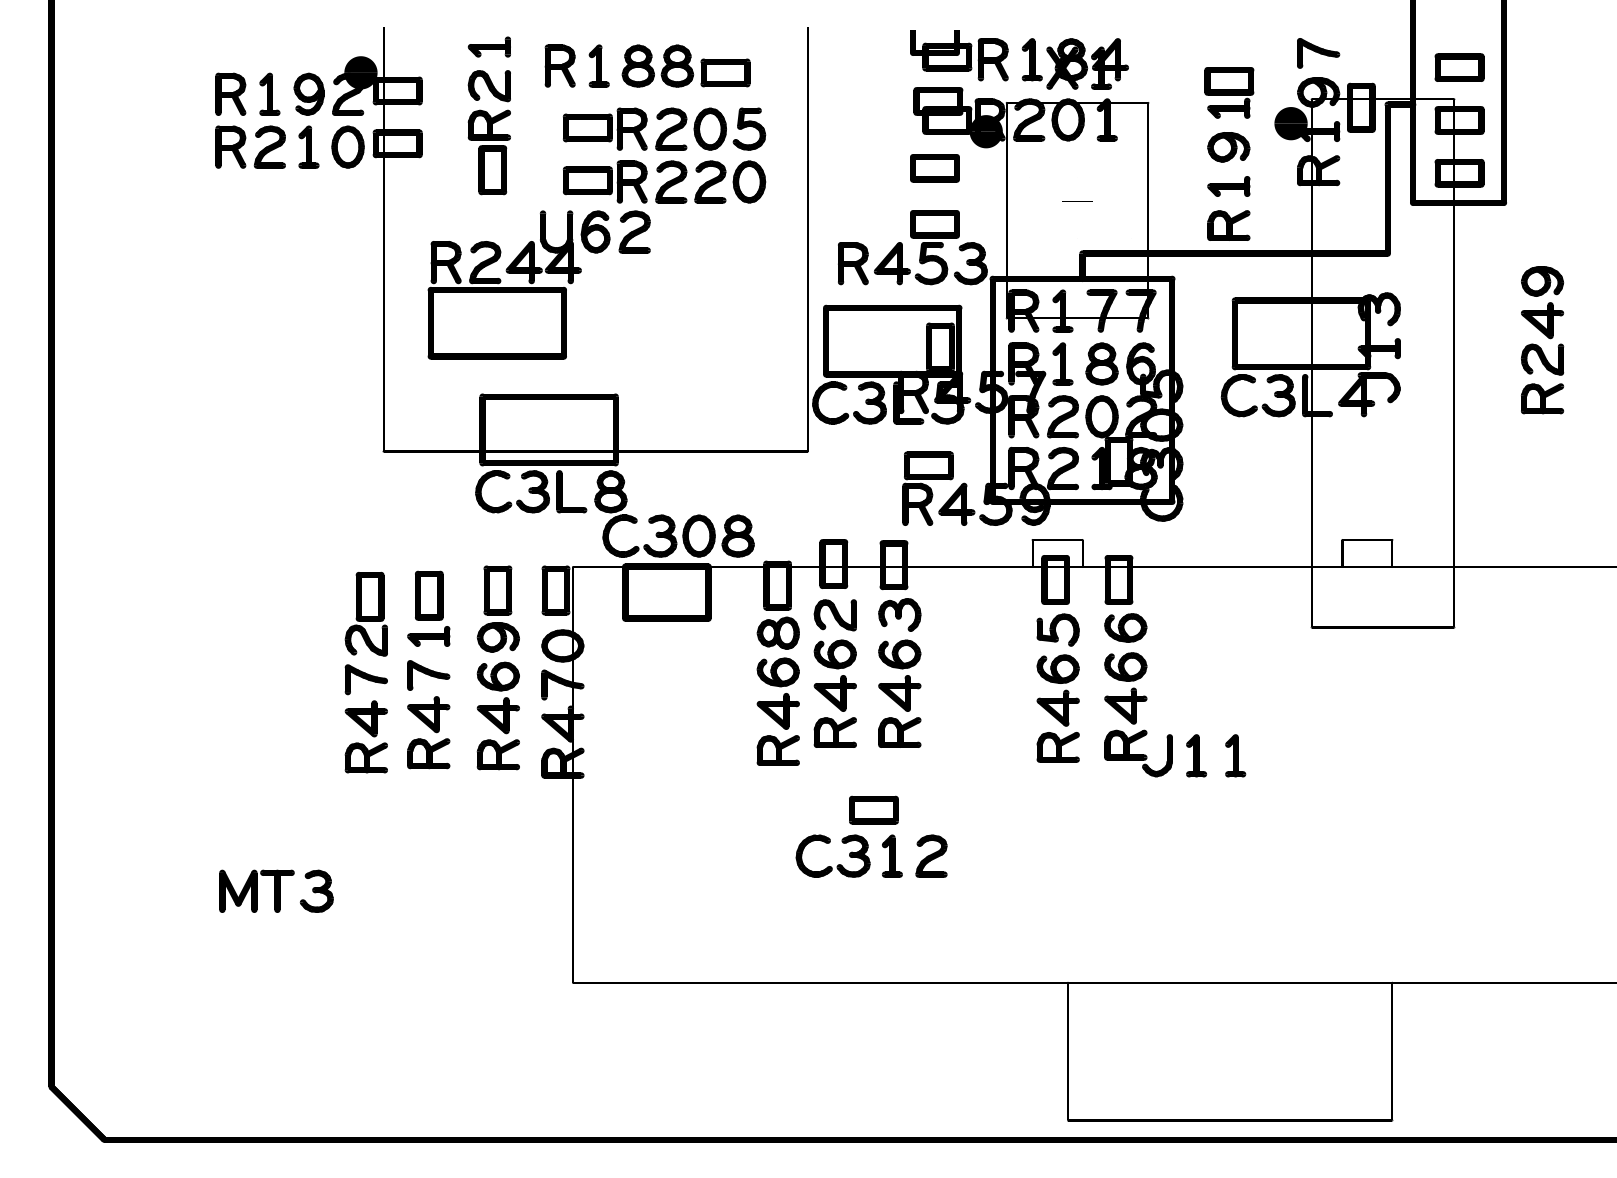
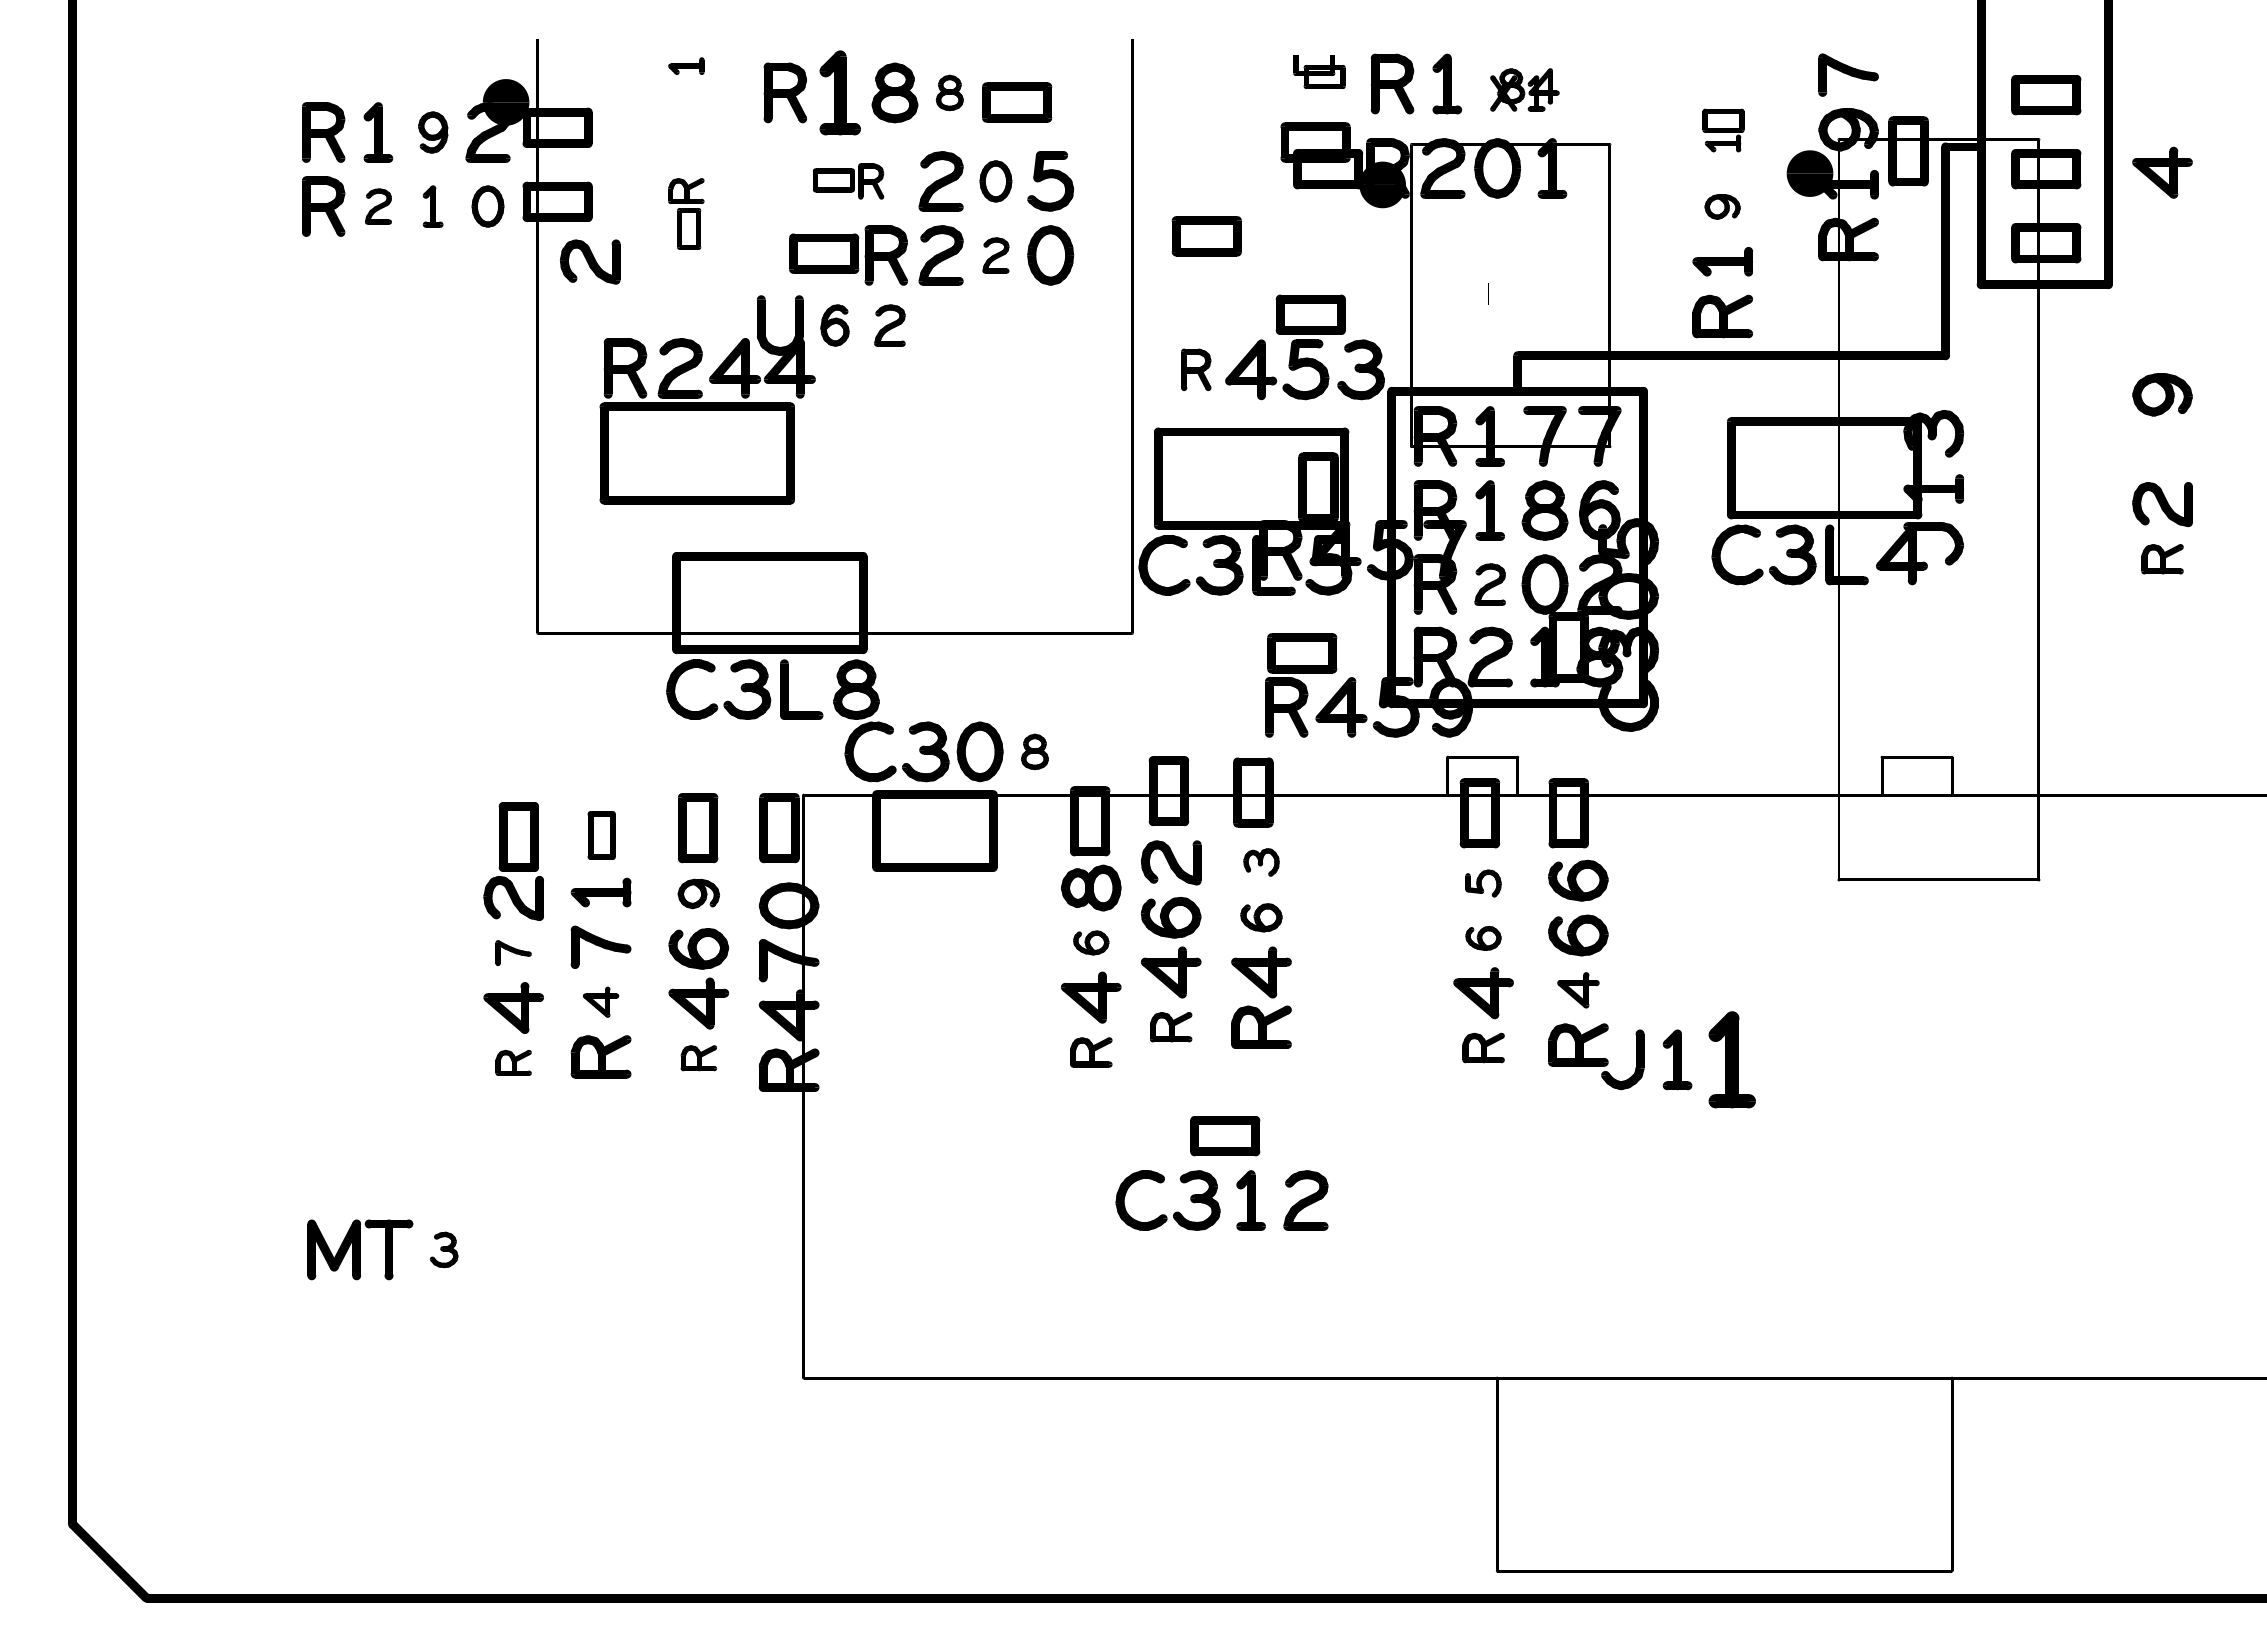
part: (489, 46) -> (686, 65), size x0.6
part: (941, 50) -> (1319, 71), size x0.6
part: (1087, 63) -> (1524, 89), size x0.6
part: (598, 65) -> (839, 92), size x1.4
part: (677, 65) -> (949, 92), size x0.6
part: (489, 85) -> (590, 261), moved
part: (1229, 92) -> (1723, 130), size x0.6
part: (308, 94) -> (432, 132), size x0.7
part: (605, 129) -> (848, 181), size x0.6
part: (710, 129) -> (995, 181), size x0.7
part: (269, 147) -> (378, 206), size x0.6
part: (308, 147) -> (432, 206), size x0.7
part: (347, 147) -> (487, 206), size x0.7
part: (1228, 147) -> (1722, 206), size x0.6
part: (489, 152) -> (686, 213), size x0.6
part: (934, 168) -> (1206, 236), moved
part: (710, 182) -> (995, 255), size x0.6
part: (595, 231) -> (834, 325), size x0.7
part: (634, 231) -> (889, 325), size x0.7
part: (852, 263) -> (1195, 369), size x0.7
part: (1542, 320) -> (2162, 172), moved
part: (1542, 398) -> (2162, 558), size x0.7
part: (1062, 416) -> (1489, 584), size x0.7
part: (737, 535) -> (1034, 751), size x0.6
part: (429, 595) -> (601, 835), size x0.7
part: (899, 615) -> (1261, 862), size x0.6
part: (1058, 630) -> (1483, 883), size x0.6
part: (498, 637) -> (698, 893), size x0.7
part: (899, 654) -> (1261, 917), size x0.7
part: (1058, 669) -> (1483, 938), size x0.6
part: (778, 672) -> (1091, 942), size x0.6
part: (366, 679) -> (513, 952), size x0.6
part: (1125, 706) -> (1578, 990), size x0.7
part: (428, 714) -> (600, 1002), size x0.6
part: (834, 732) -> (1170, 1026), size x0.7
part: (1058, 746) -> (1483, 1047), size x0.7
part: (778, 750) -> (1091, 1052), size x0.7
part: (498, 754) -> (698, 1057), size x0.6
part: (1235, 755) -> (1732, 1059), size x1.6
part: (366, 757) -> (513, 1062), size x0.6
part: (316, 891) -> (443, 1249), size x0.6

